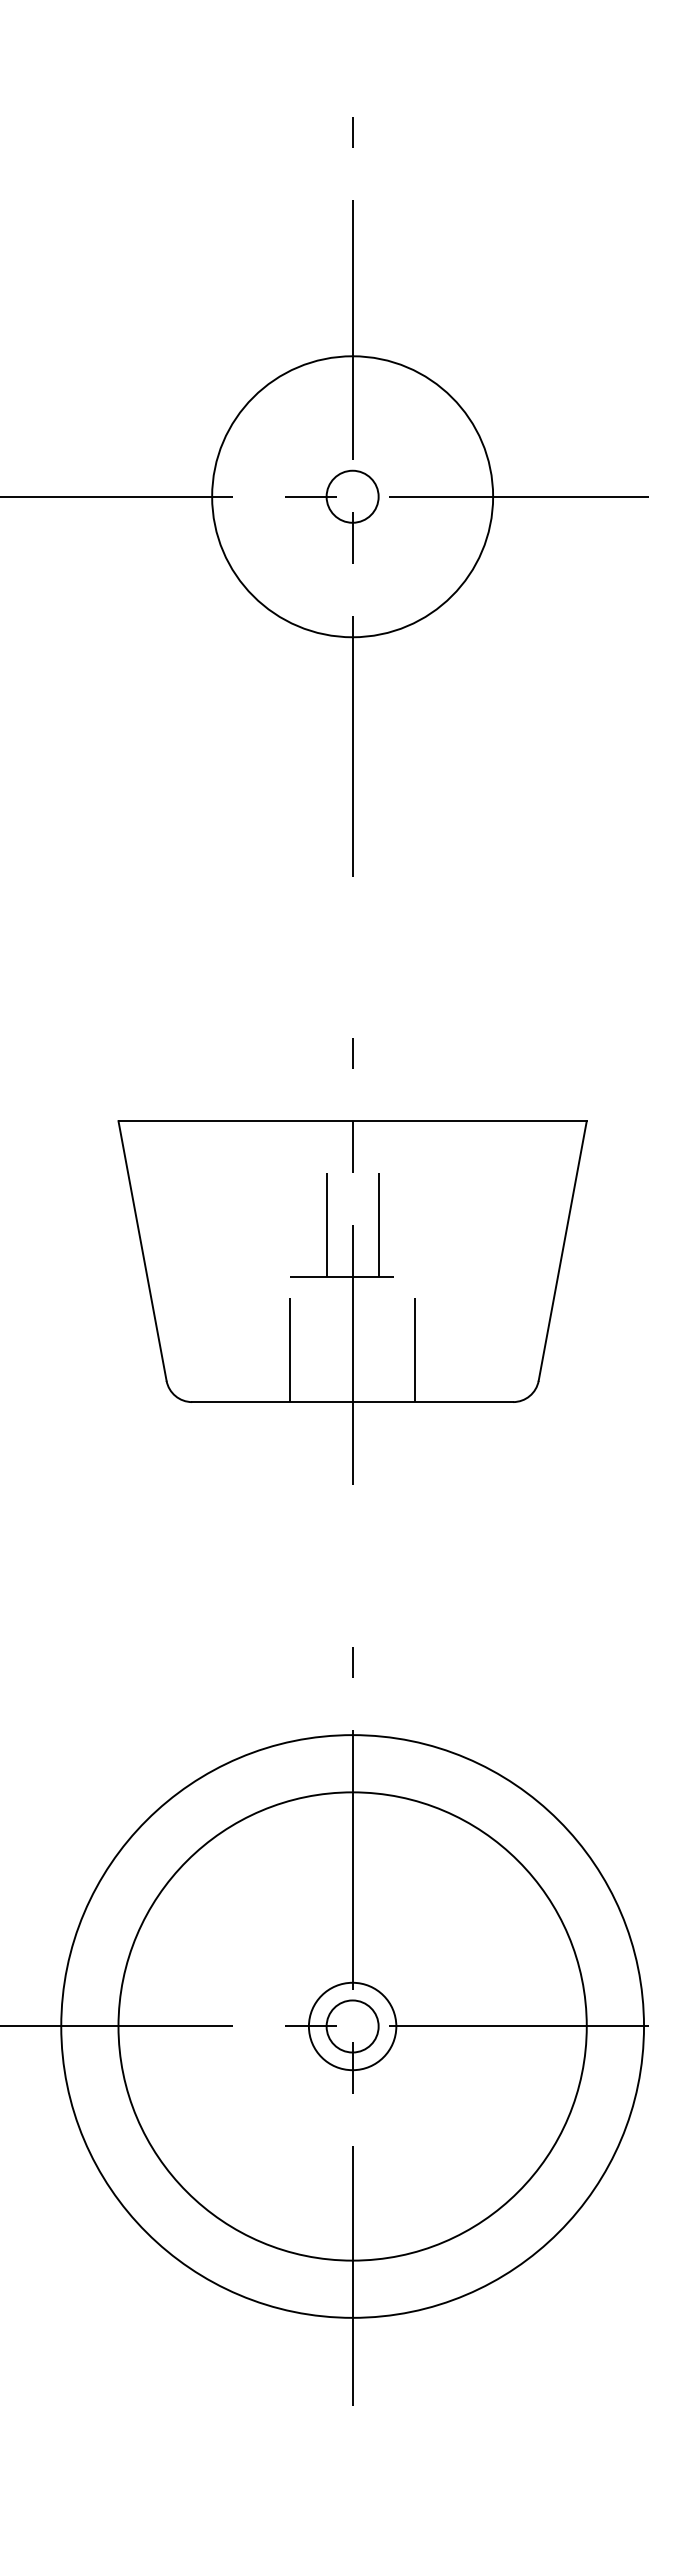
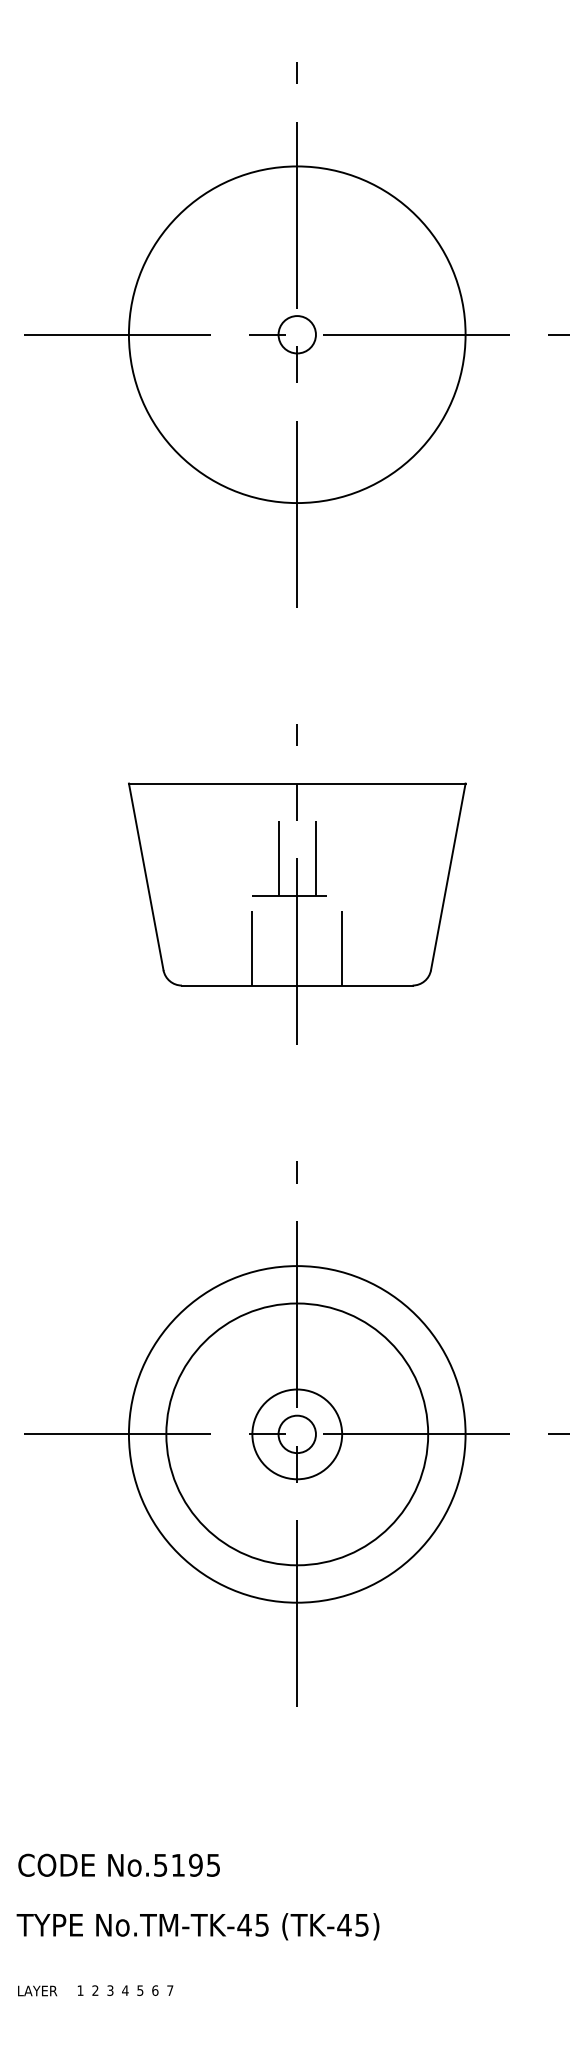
circle: (351, 496) -> (296, 334), size x1.67
circle: (352, 2026) -> (297, 1434), size x0.62
circle: (352, 2026) -> (297, 1434), size x1.43

